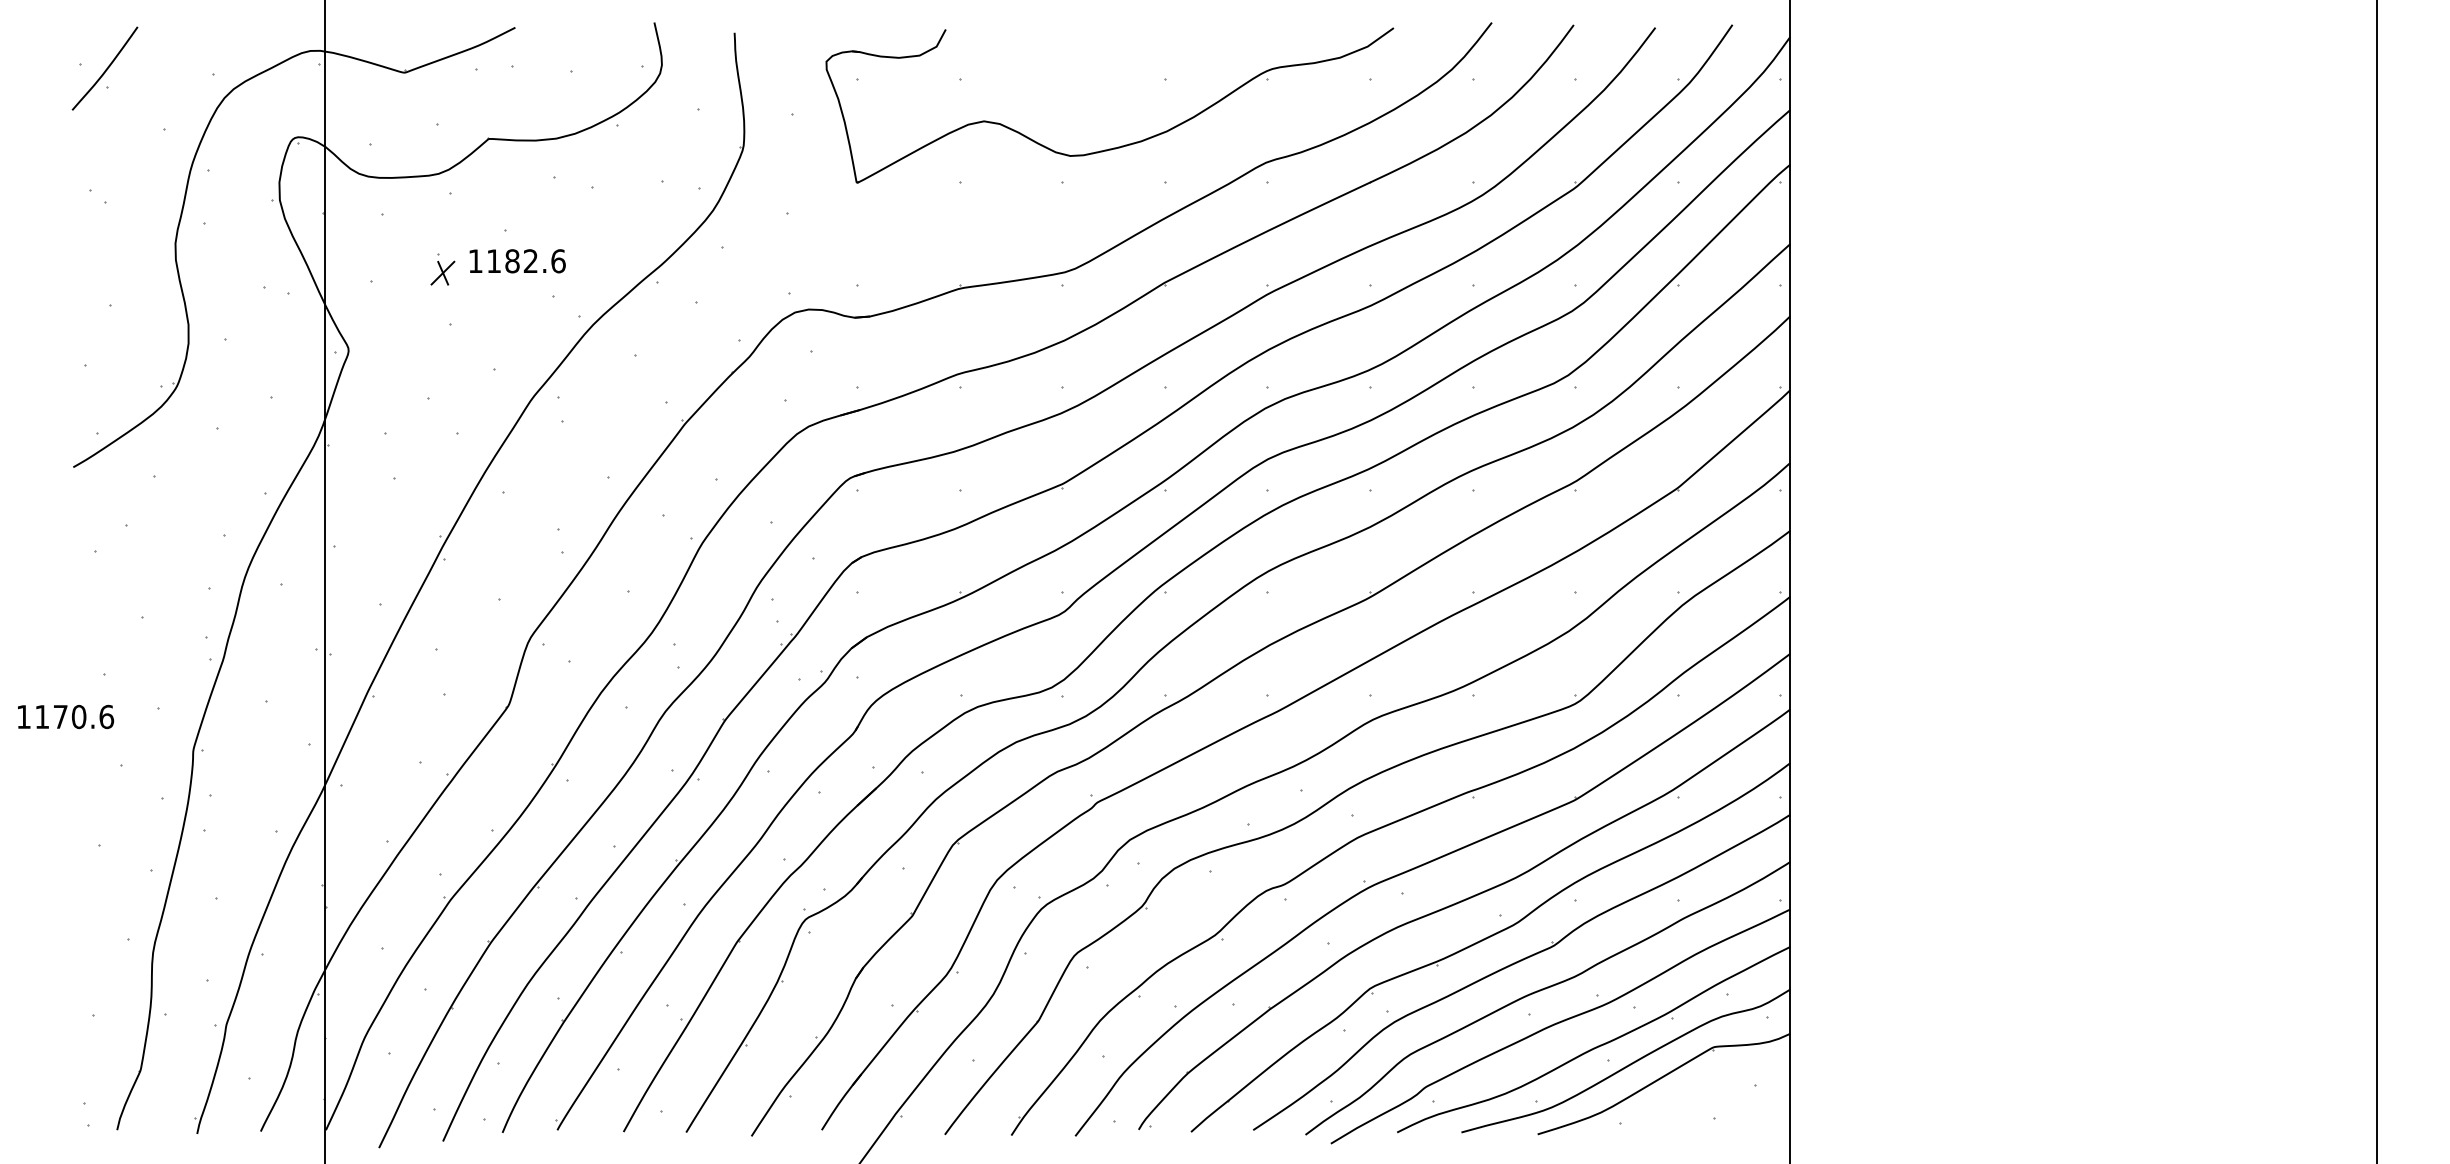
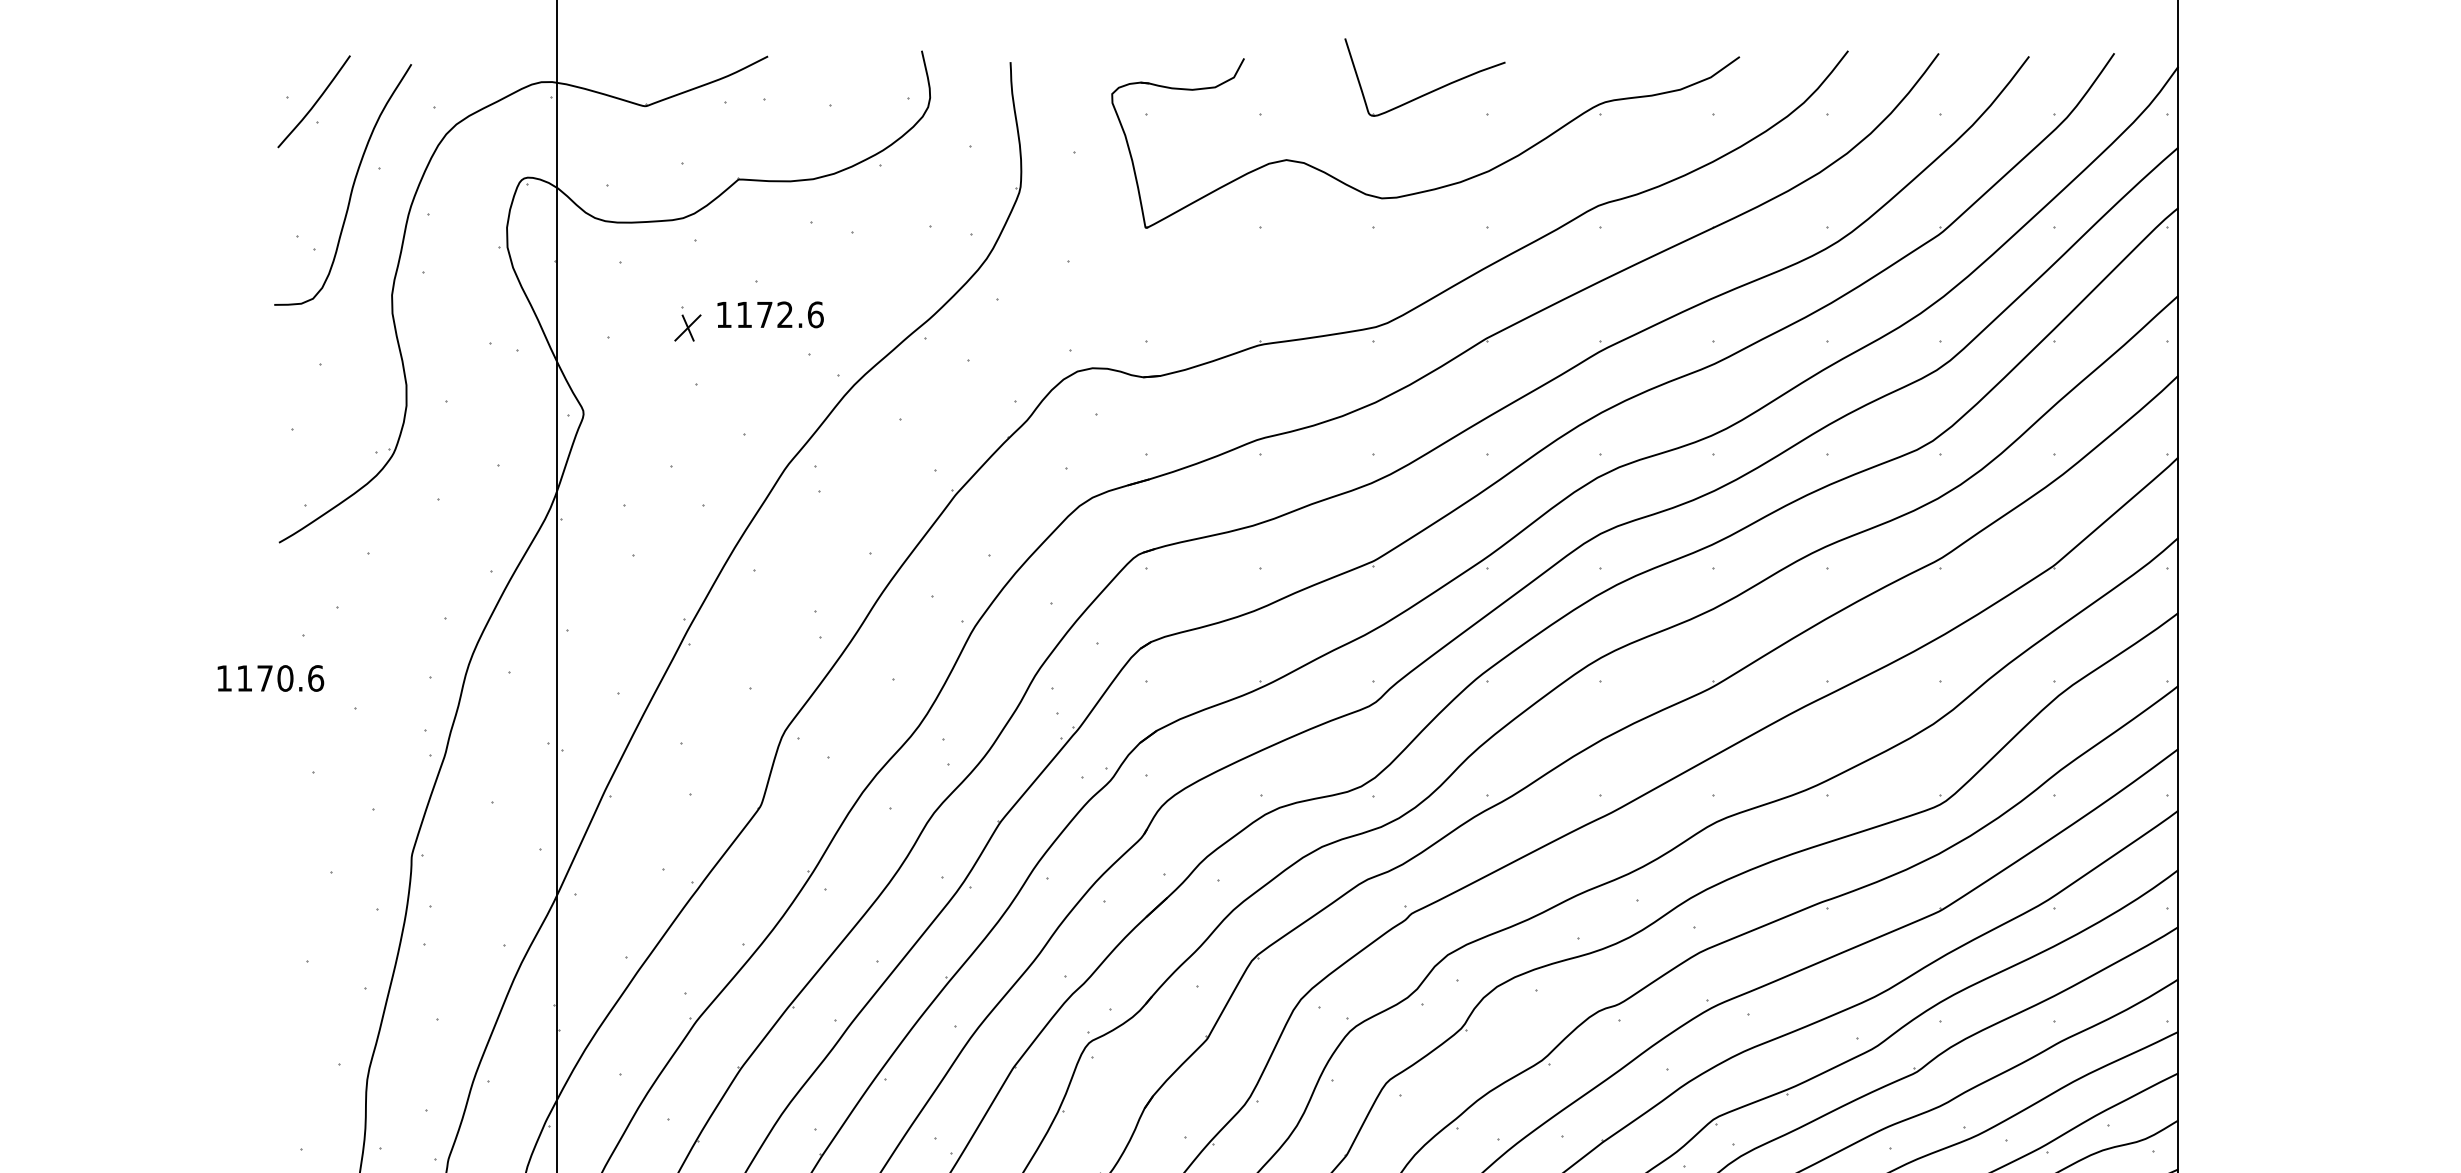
part: (1112, 59) -> (1428, 91), added
curve: (139, 143) -> (352, 184), added
text: (512, 261) -> (764, 315), 1182.6 -> 1172.6
text: (66, 716) -> (271, 677), moved

